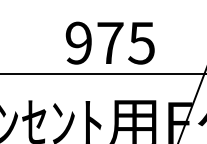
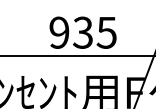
text: (109, 42) -> (82, 32), 975 -> 935

